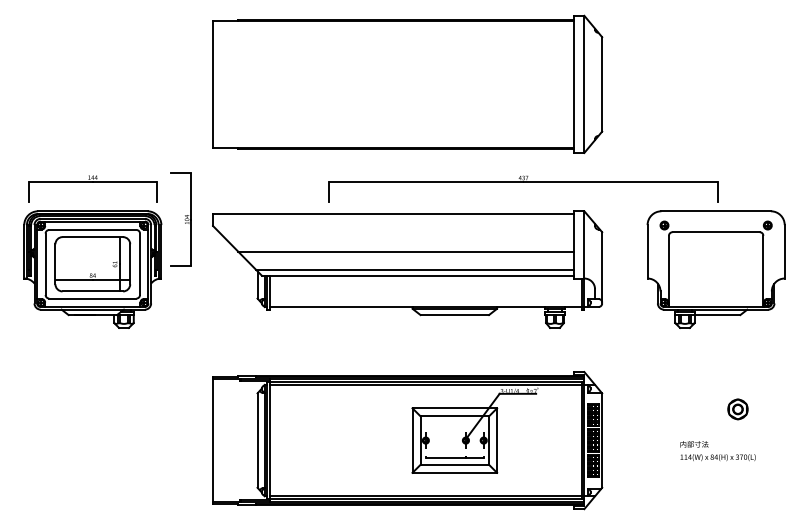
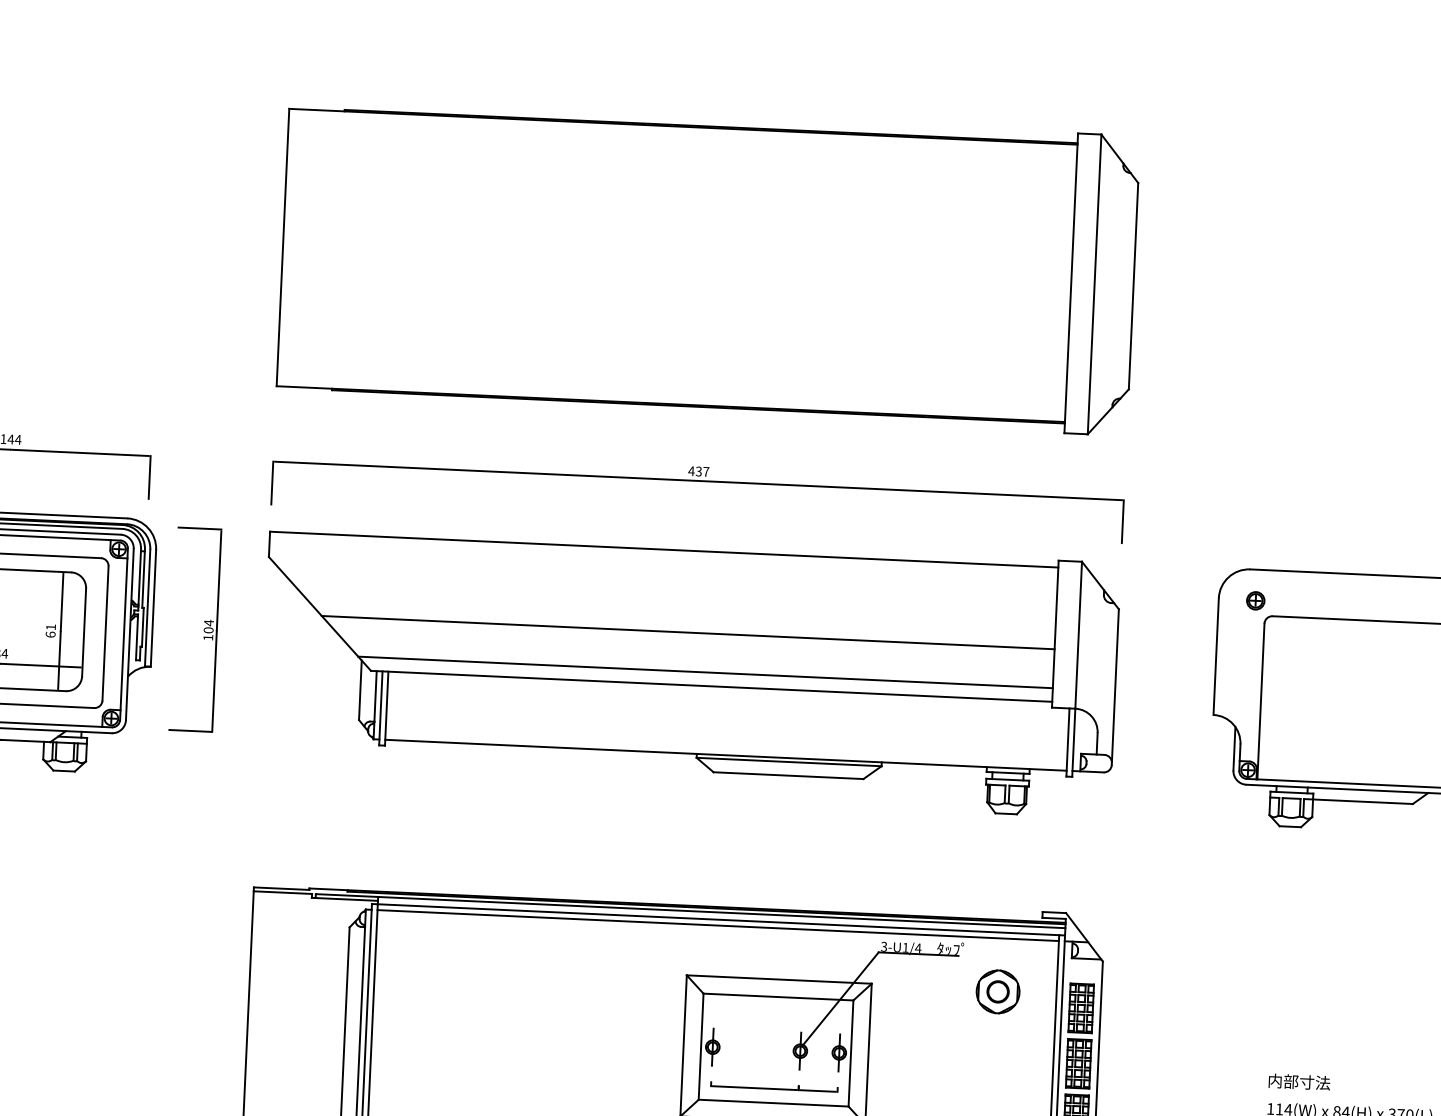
part: (523, 188) -> (697, 494), moved
part: (180, 219) -> (194, 629), moved
part: (737, 409) -> (997, 992), moved

